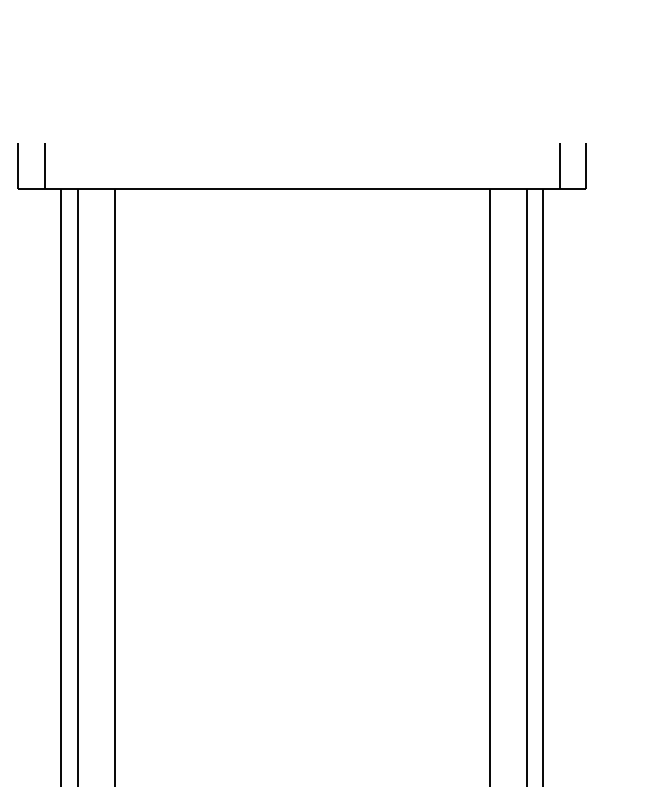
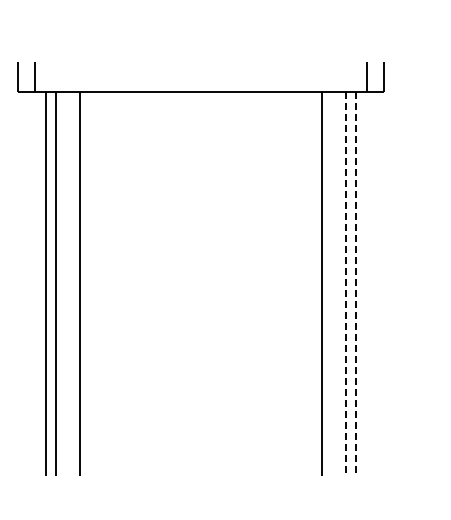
line: (526, 488) -> (345, 284), solid -> dashed
line: (543, 488) -> (356, 284), solid -> dashed

